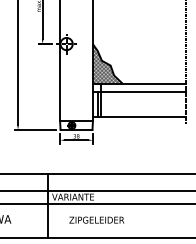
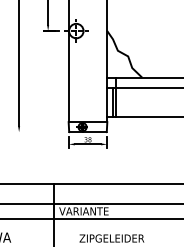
hatch: (106, 63) -> (123, 53), removed
line: (35, 129) -> (39, 131), removed

